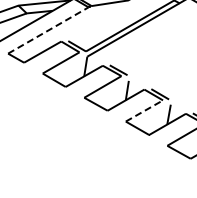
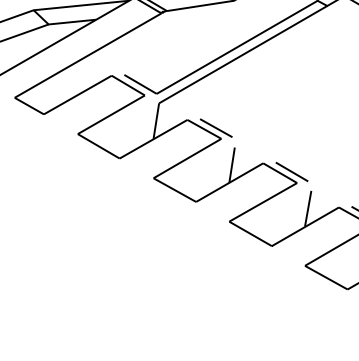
line: (48, 30) -> (88, 55), dashed -> solid
line: (144, 110) -> (263, 201), dashed -> solid

